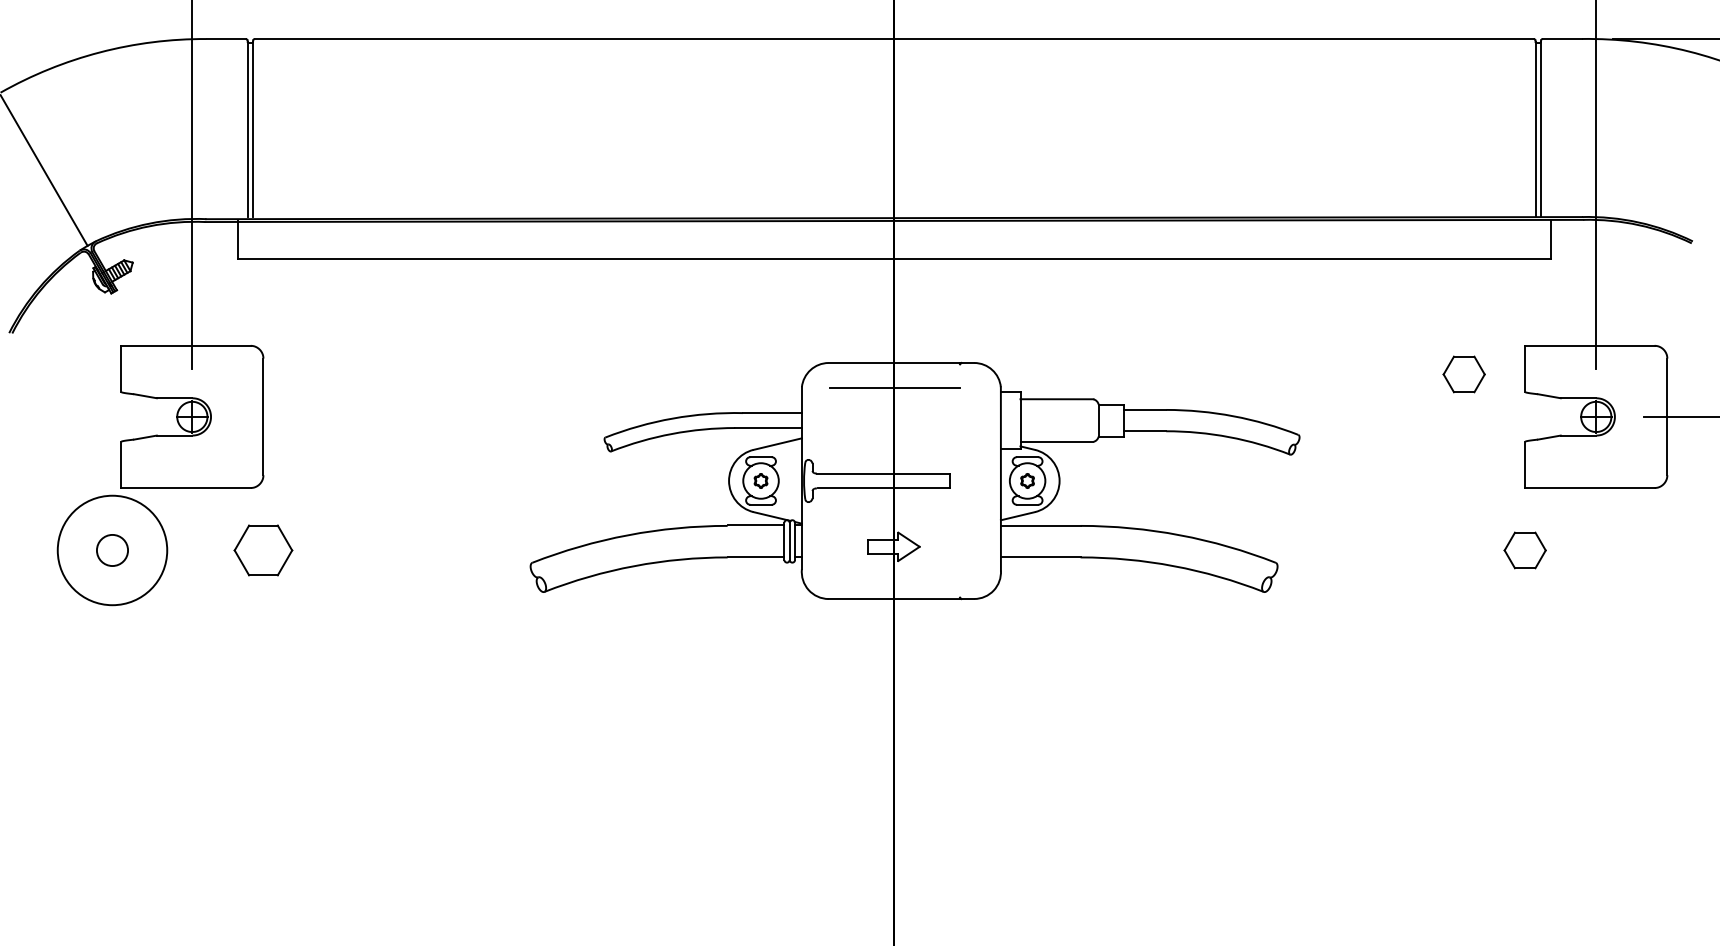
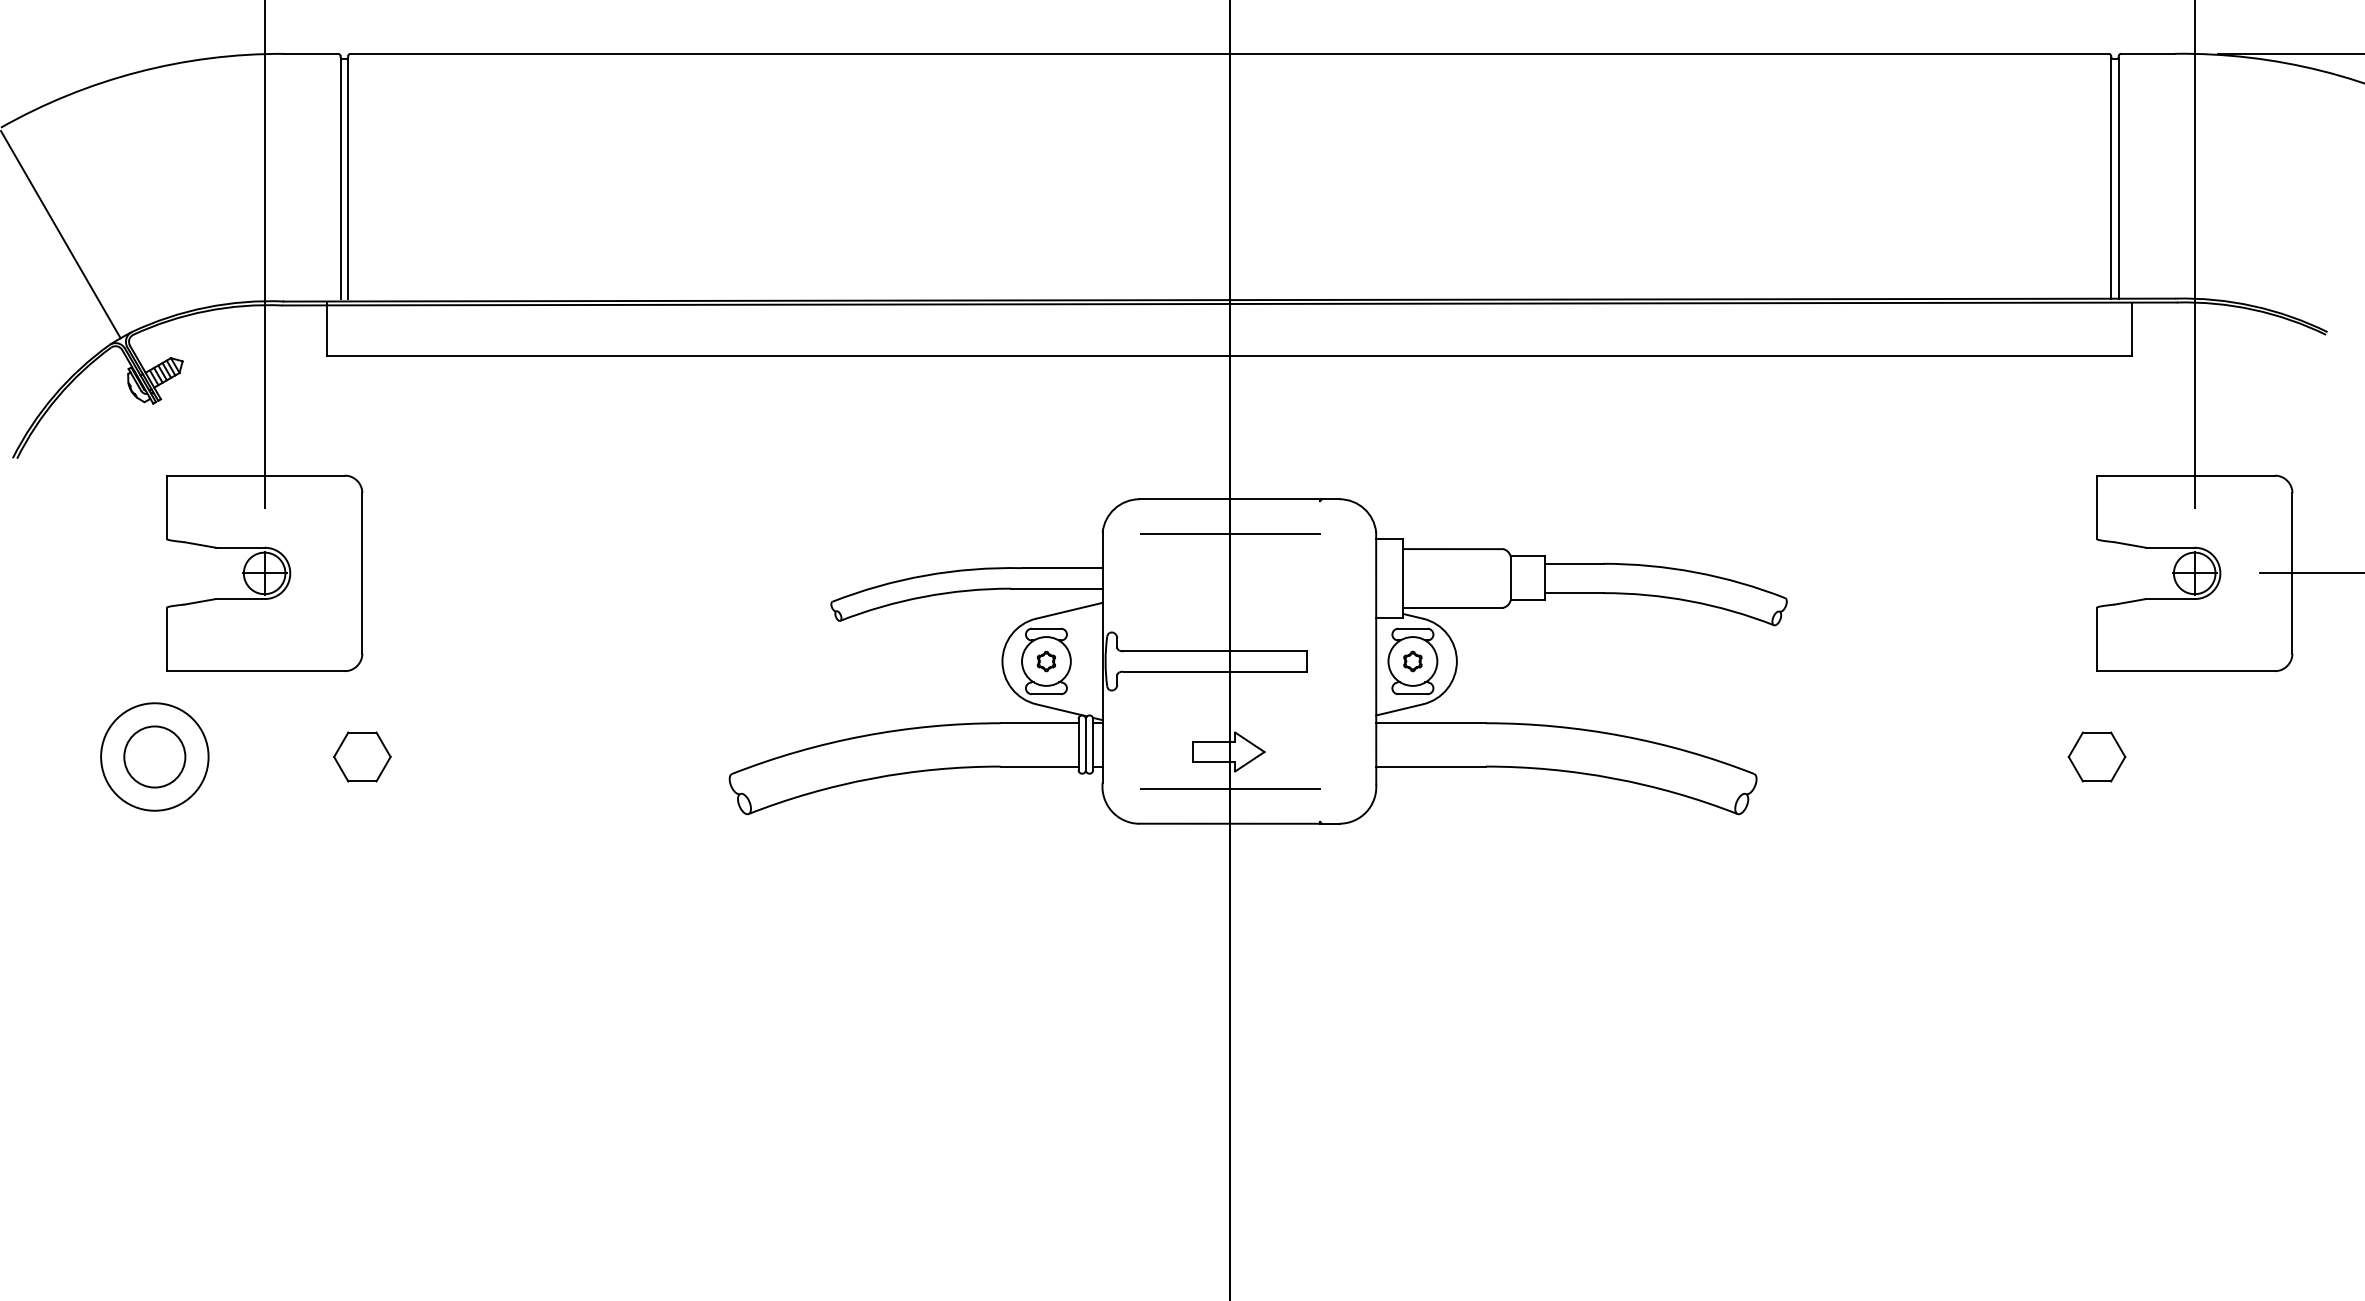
part: (1463, 374) -> (2012, 515), removed
circle: (112, 550) -> (154, 757), size x0.71
circle: (112, 550) -> (154, 757), size x1.43
part: (263, 550) -> (362, 757), size x0.71
line: (894, 573) -> (1229, 788), added

